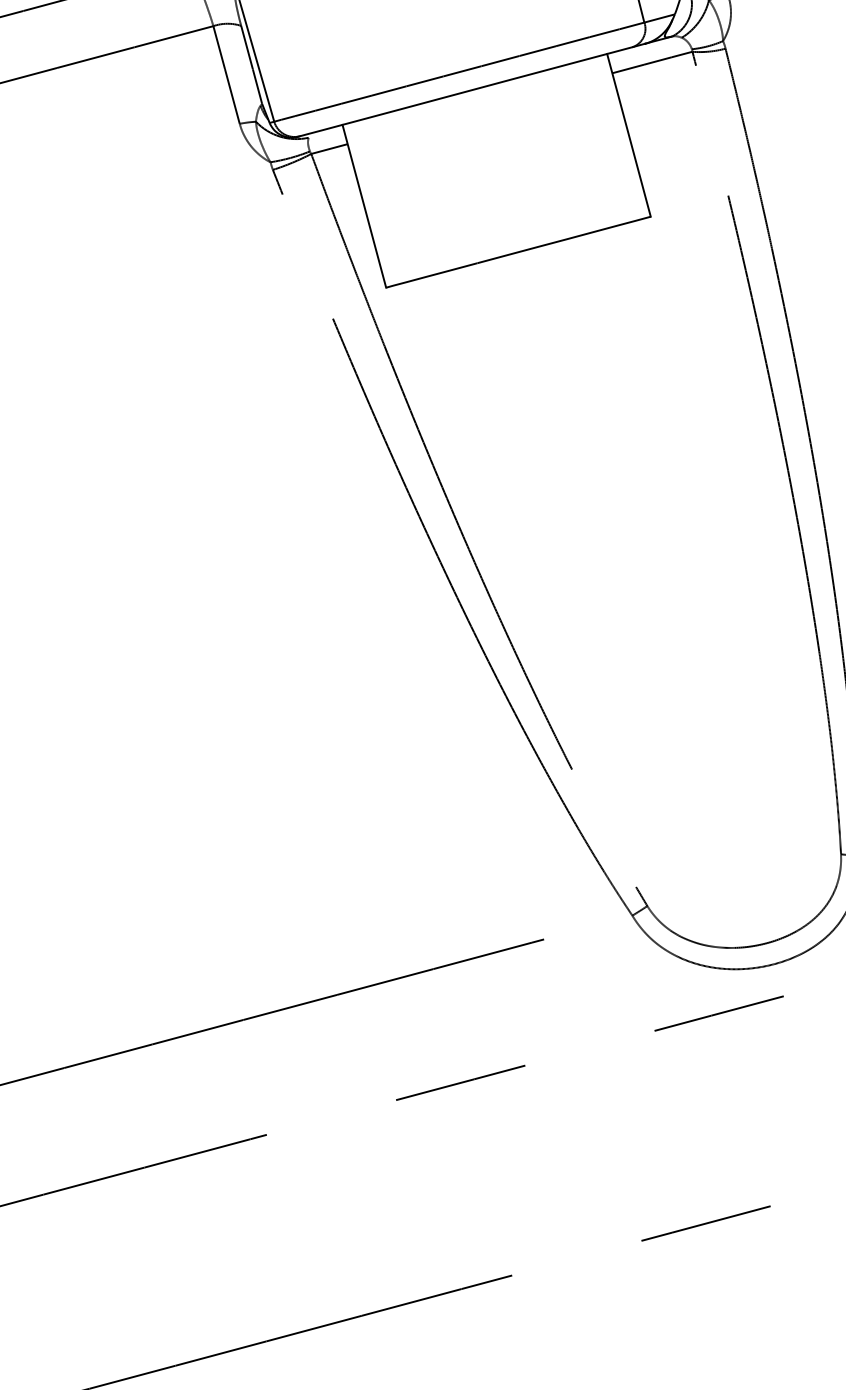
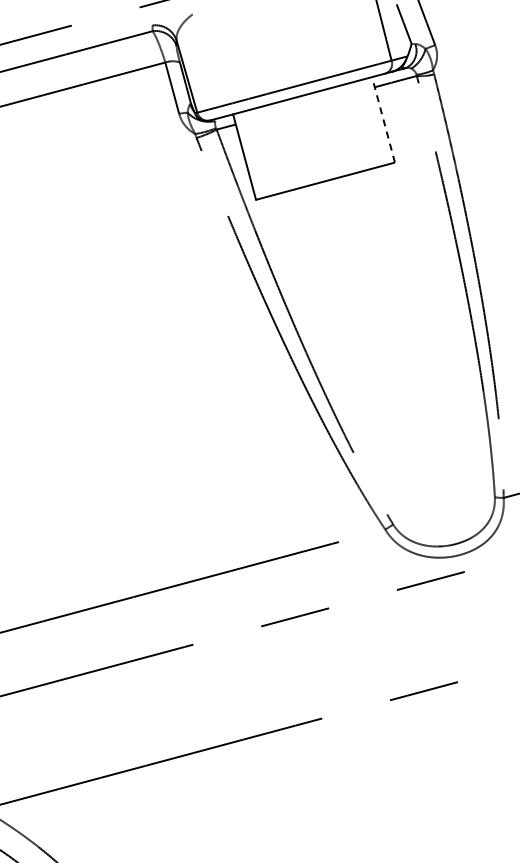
line: (628, 134) -> (383, 119), solid -> dashed

